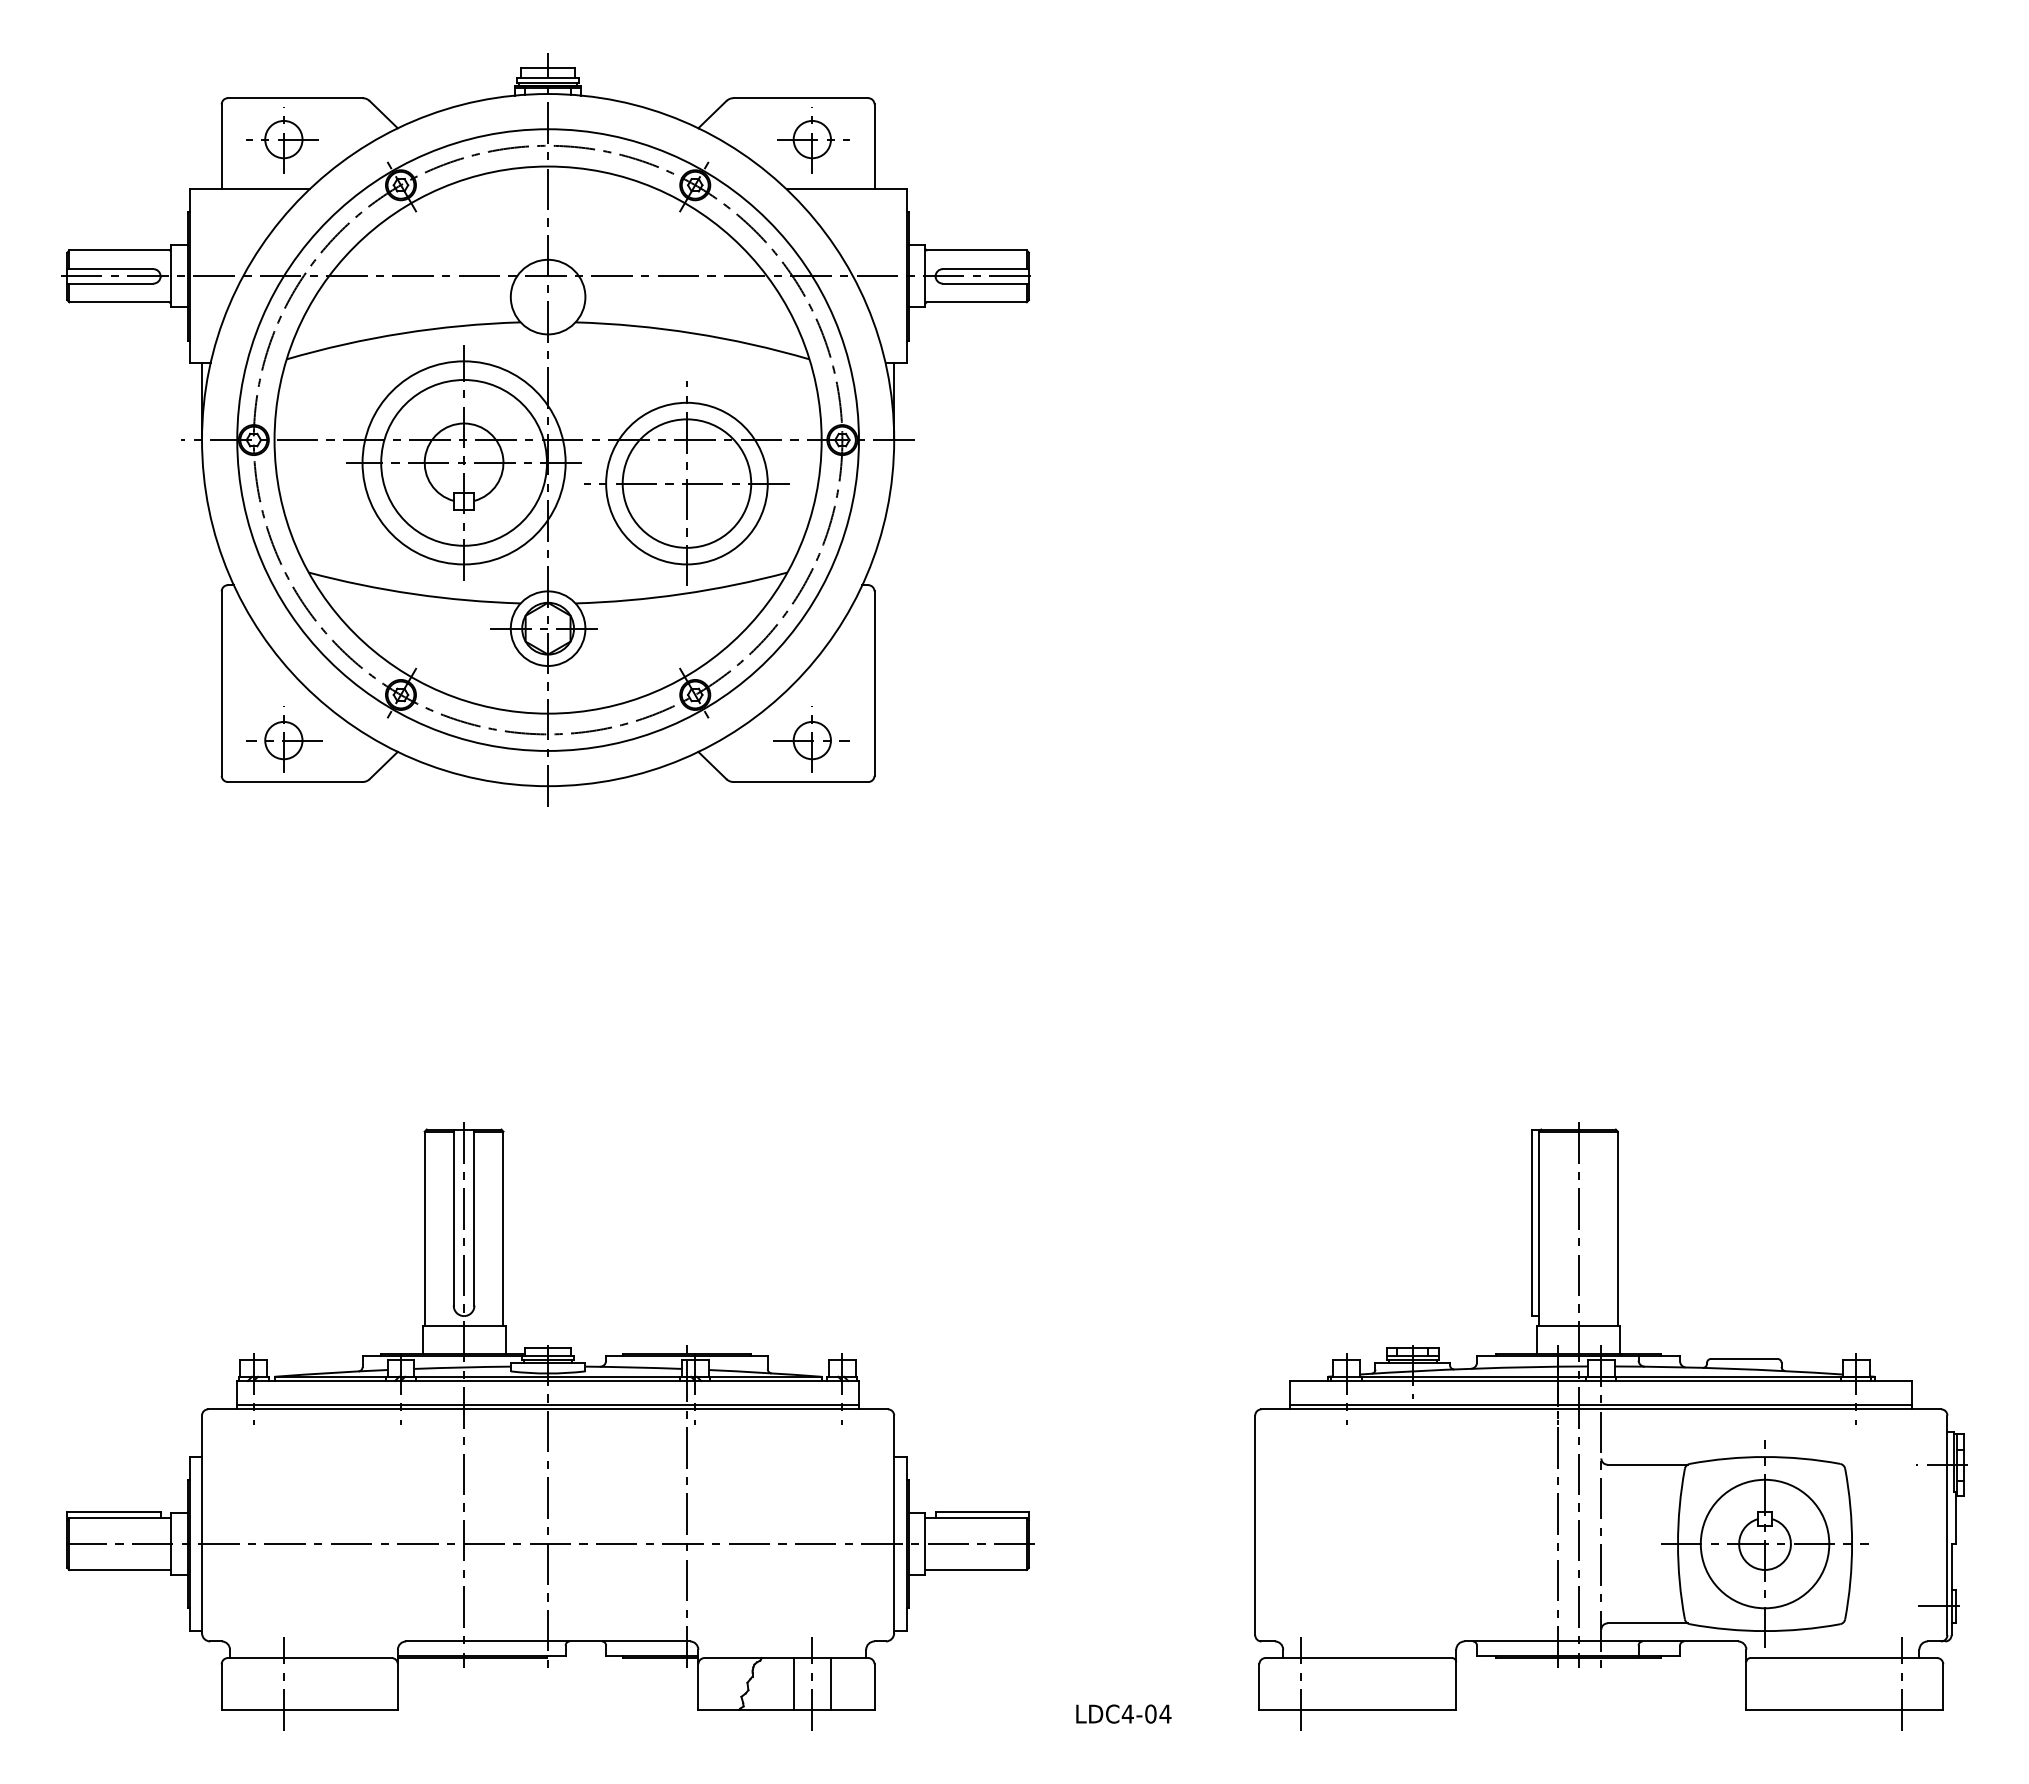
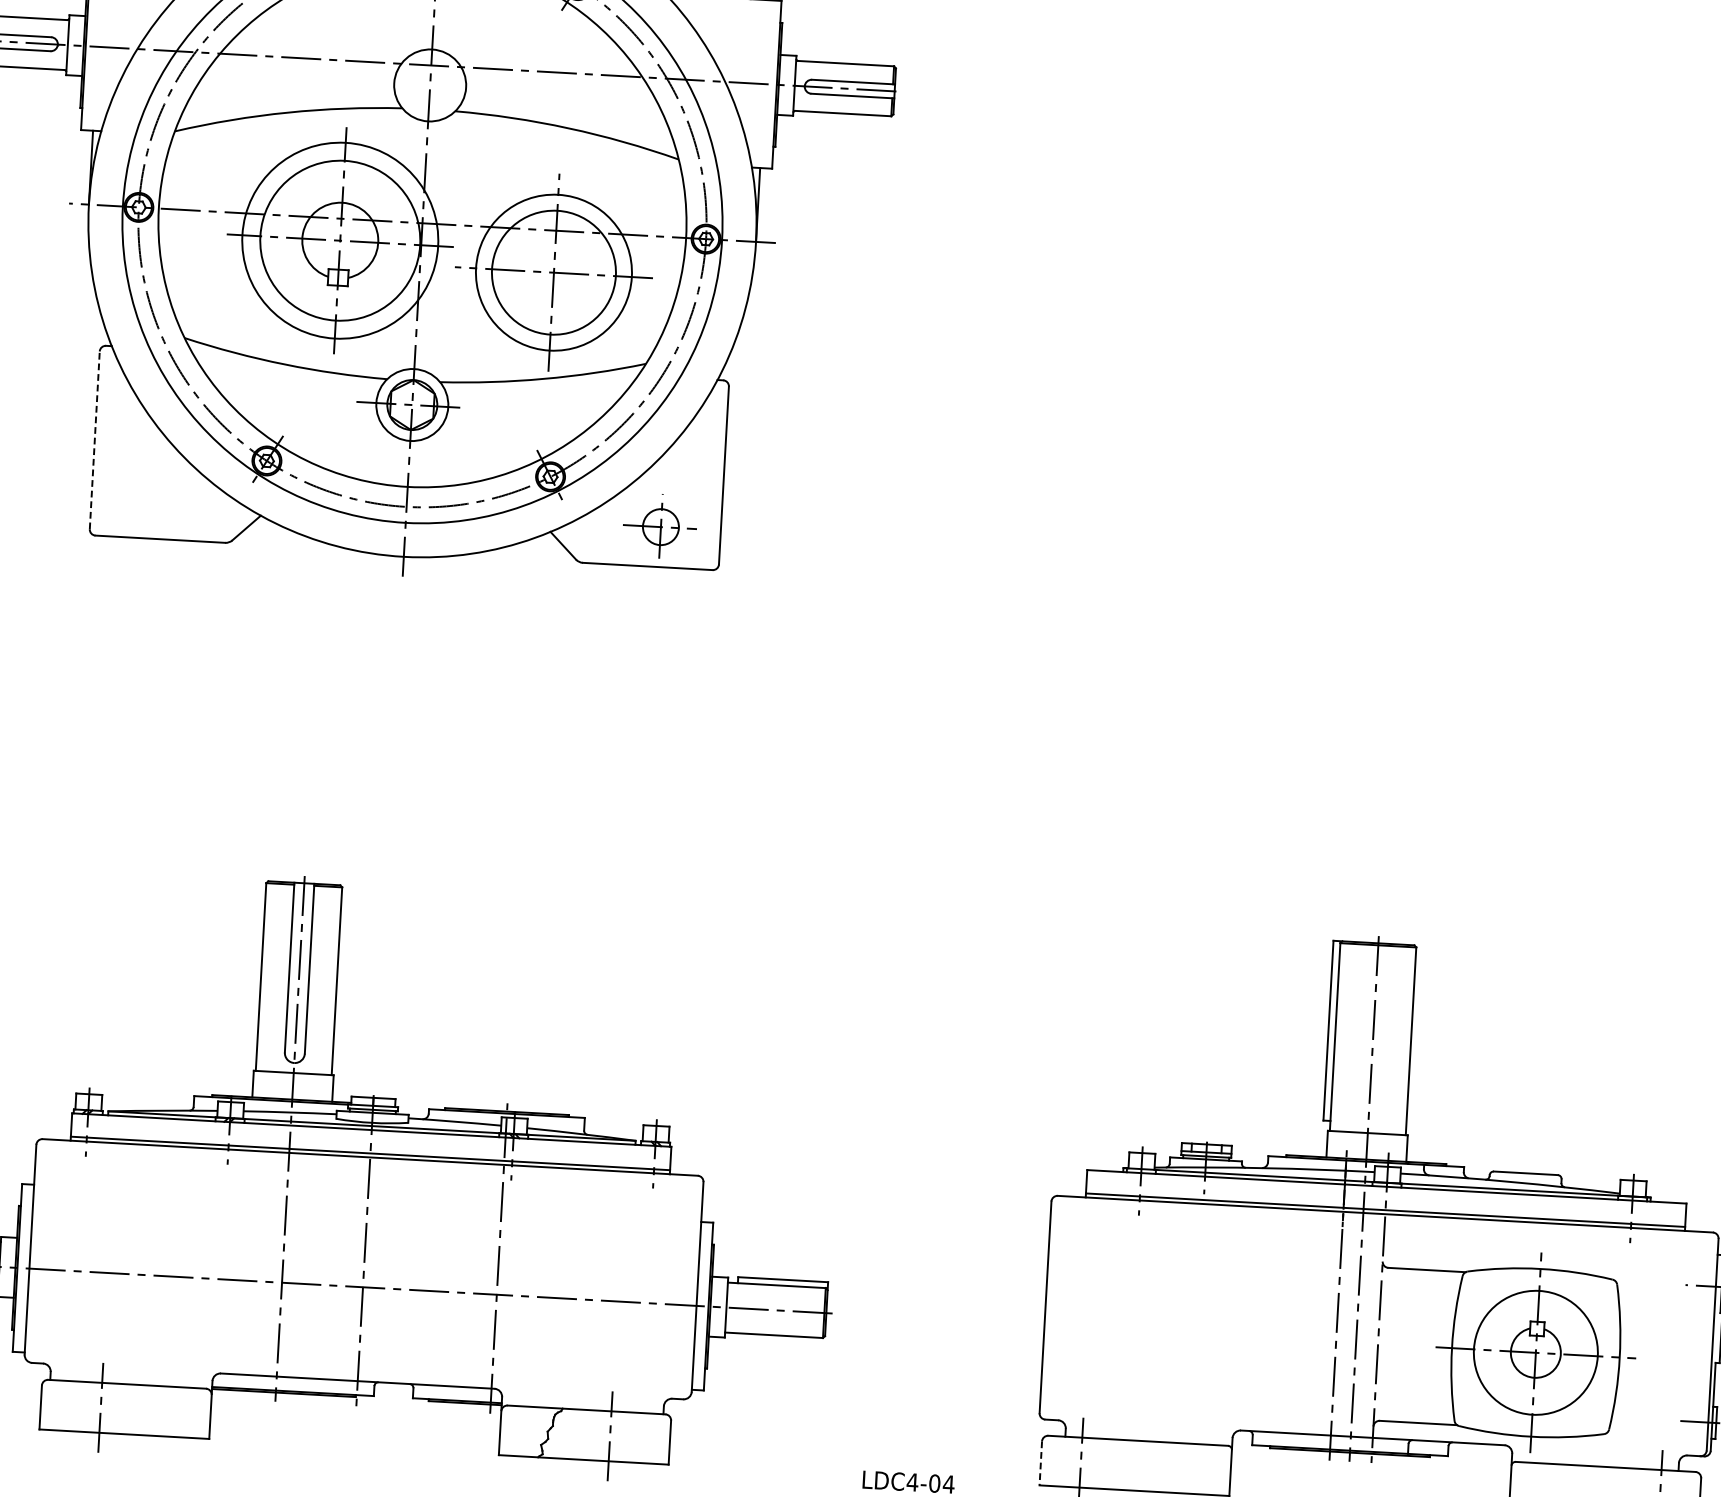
line: (221, 683) -> (94, 440), solid -> dashed
part: (284, 739) -> (152, 497), removed
line: (793, 1683) -> (591, 1434), removed
line: (830, 1683) -> (627, 1436), removed
line: (1259, 1687) -> (1040, 1463), solid -> dashed

